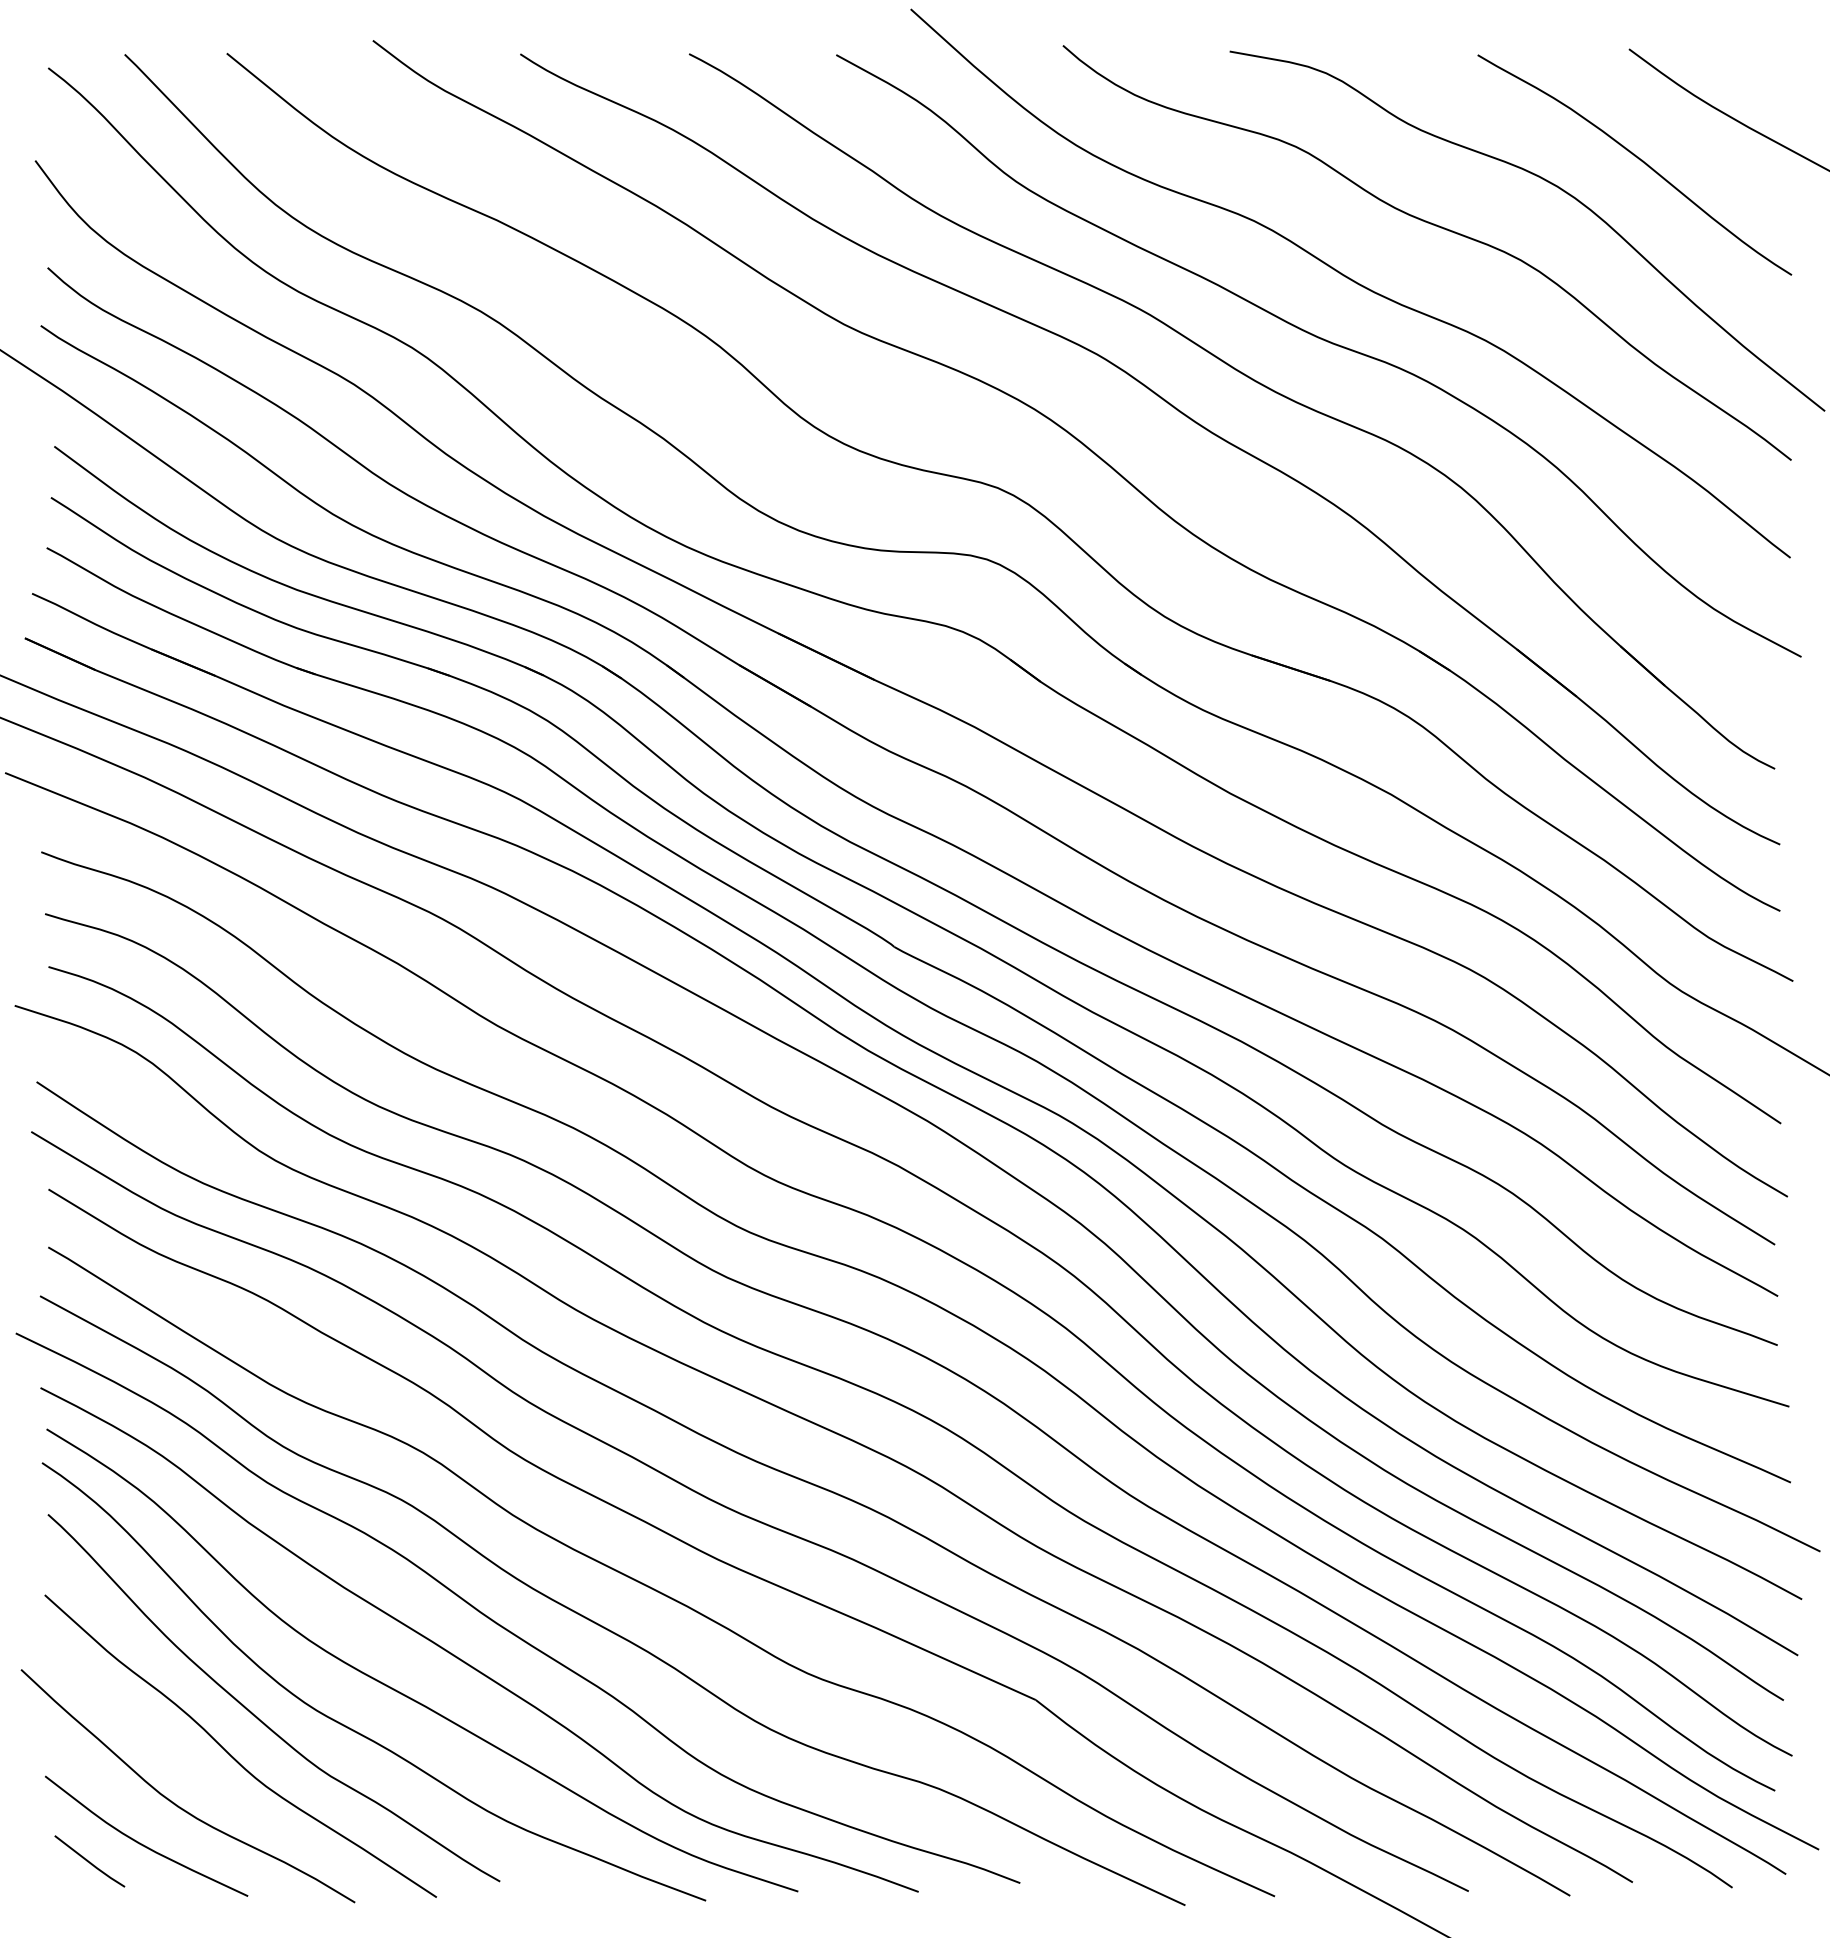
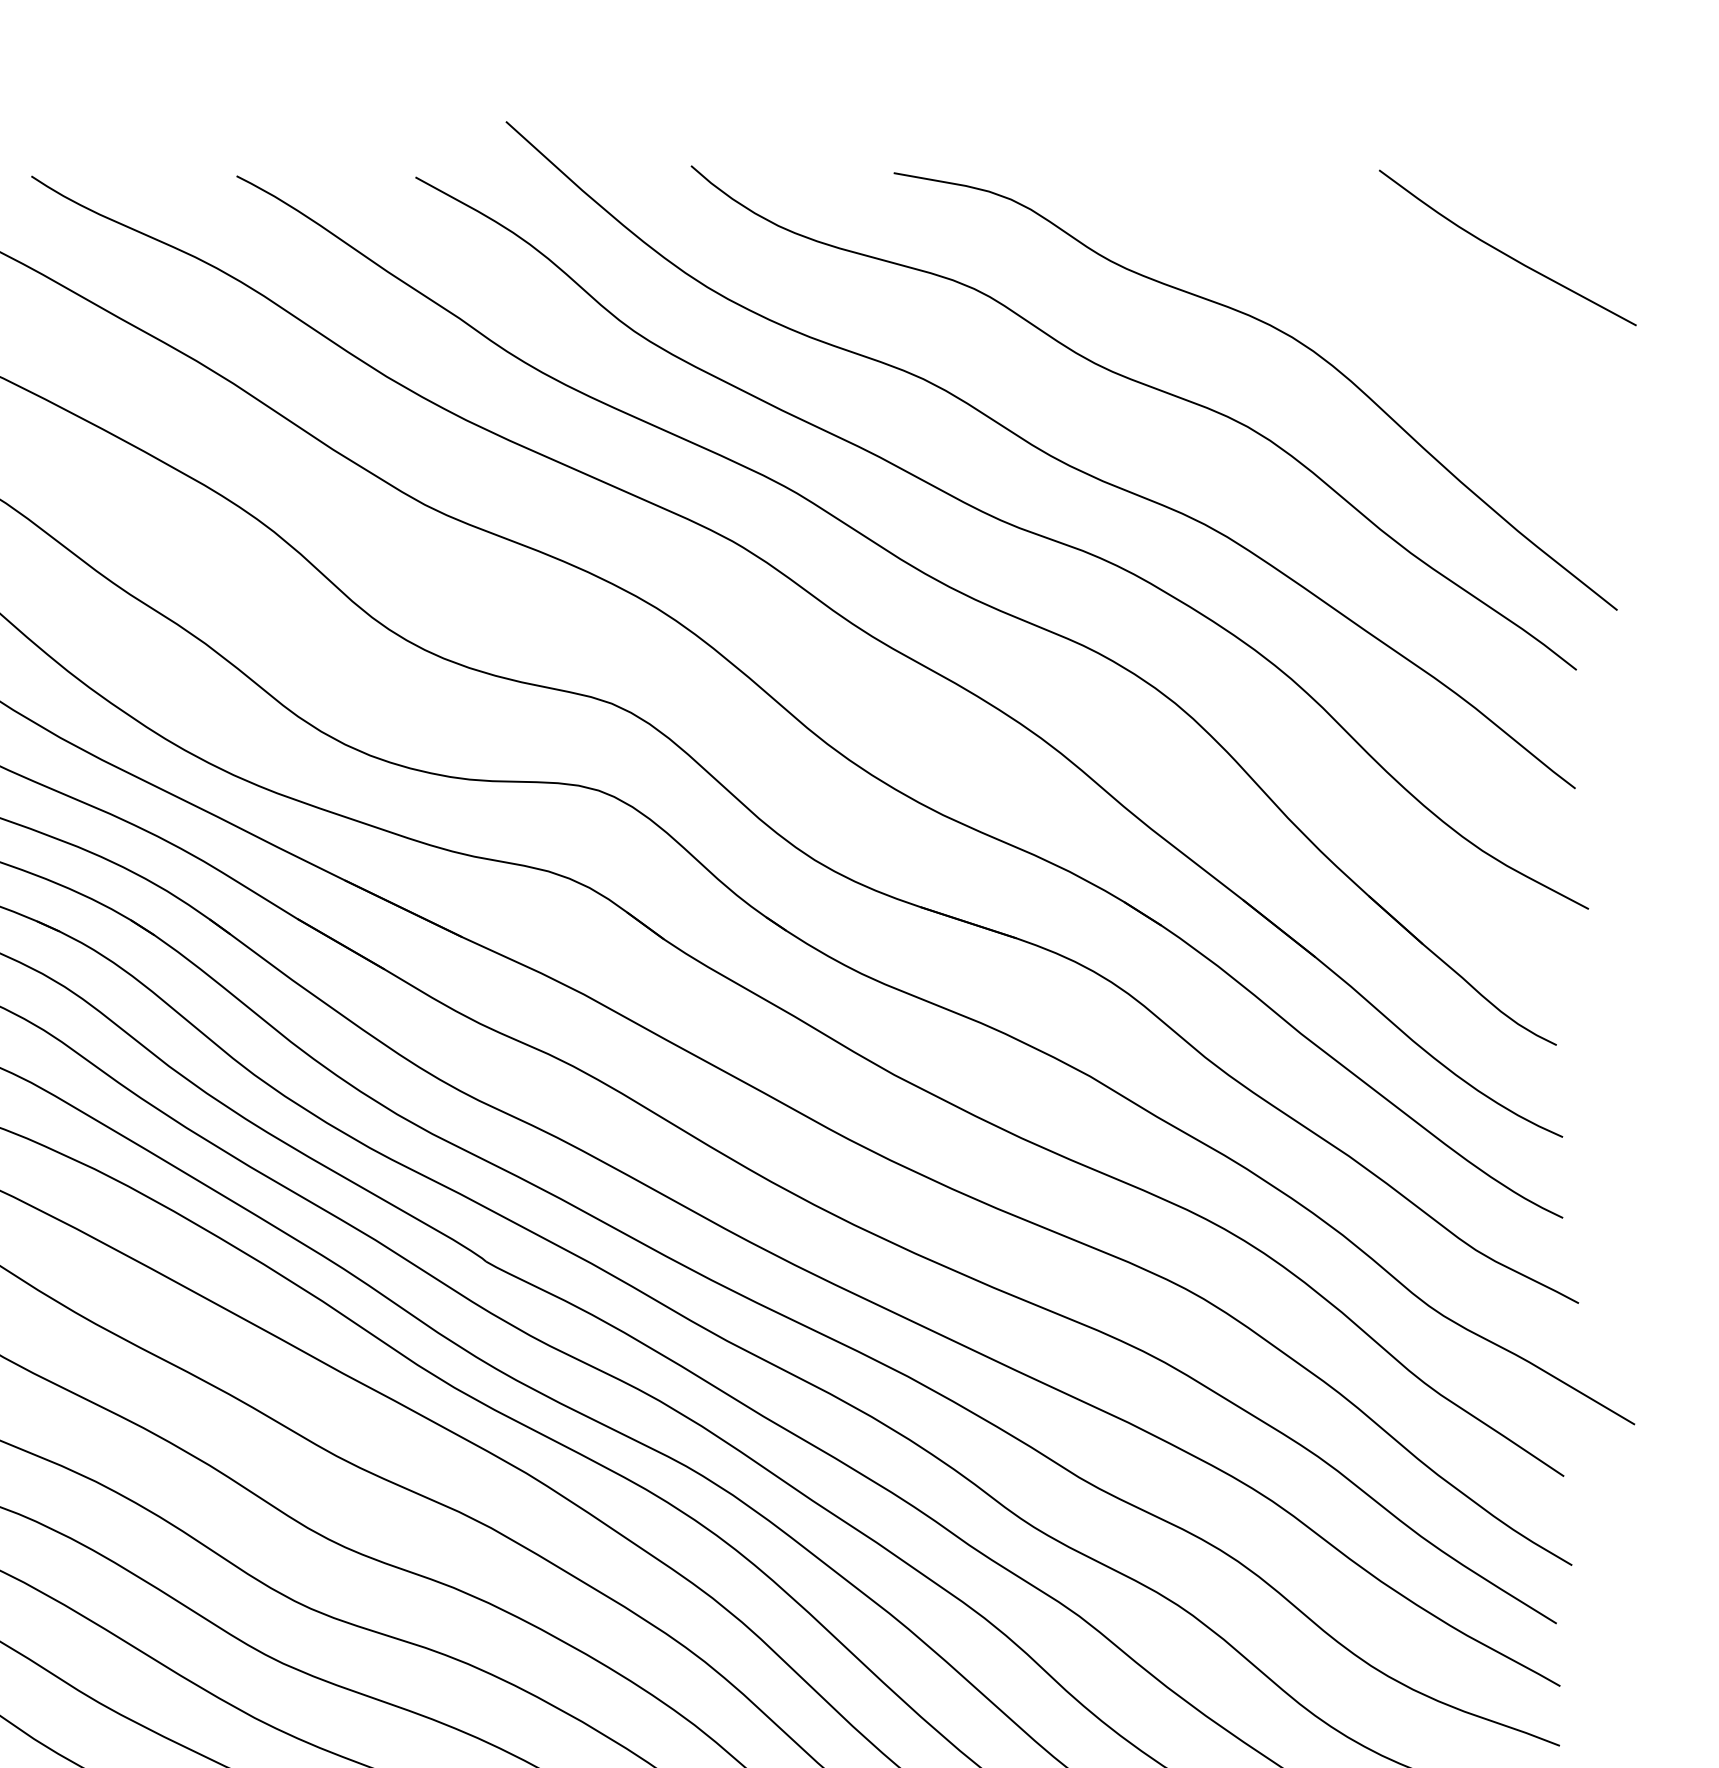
curve: (1638, 159) -> (1390, 304), removed

